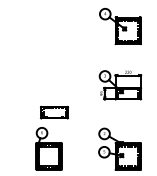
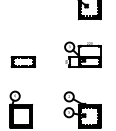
part: (54, 112) -> (23, 61), moved

